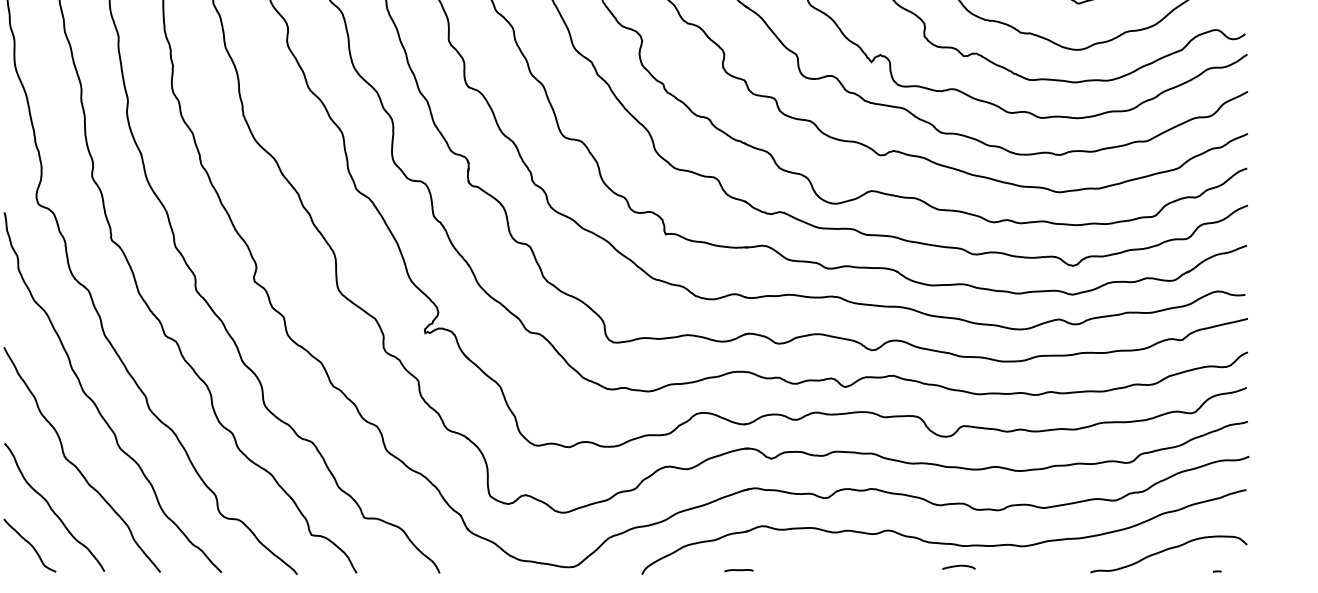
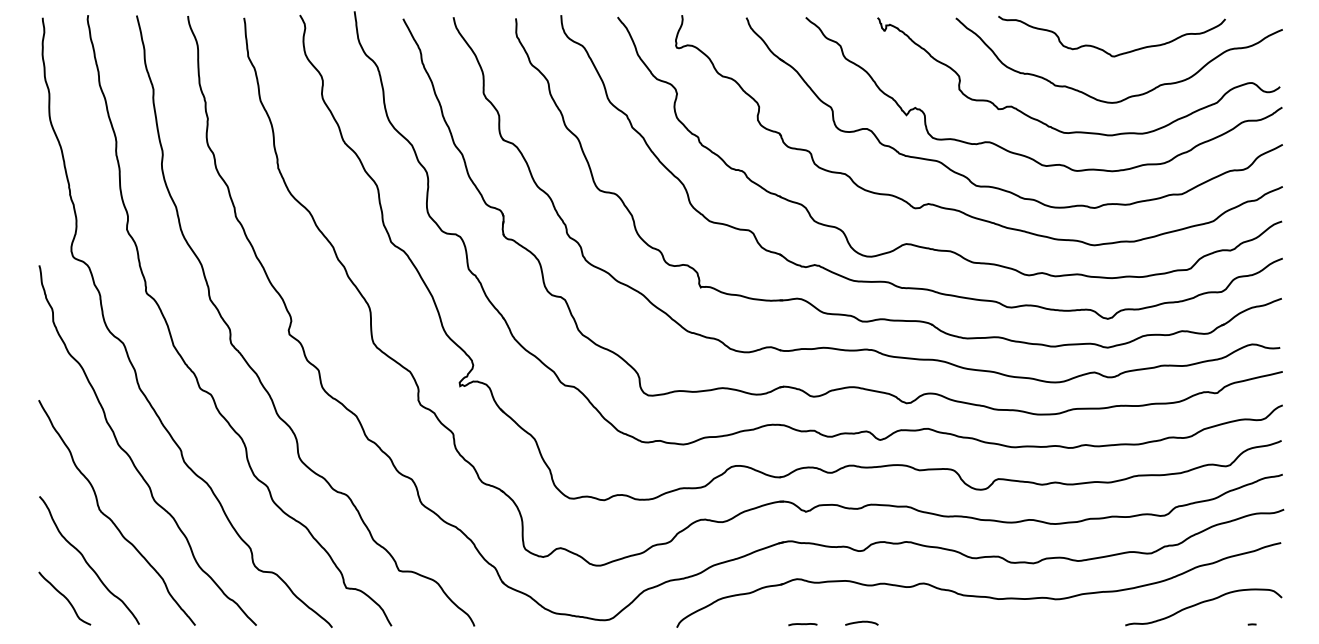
curve: (958, 566) -> (861, 622), moved
line: (738, 570) -> (802, 624), moved

